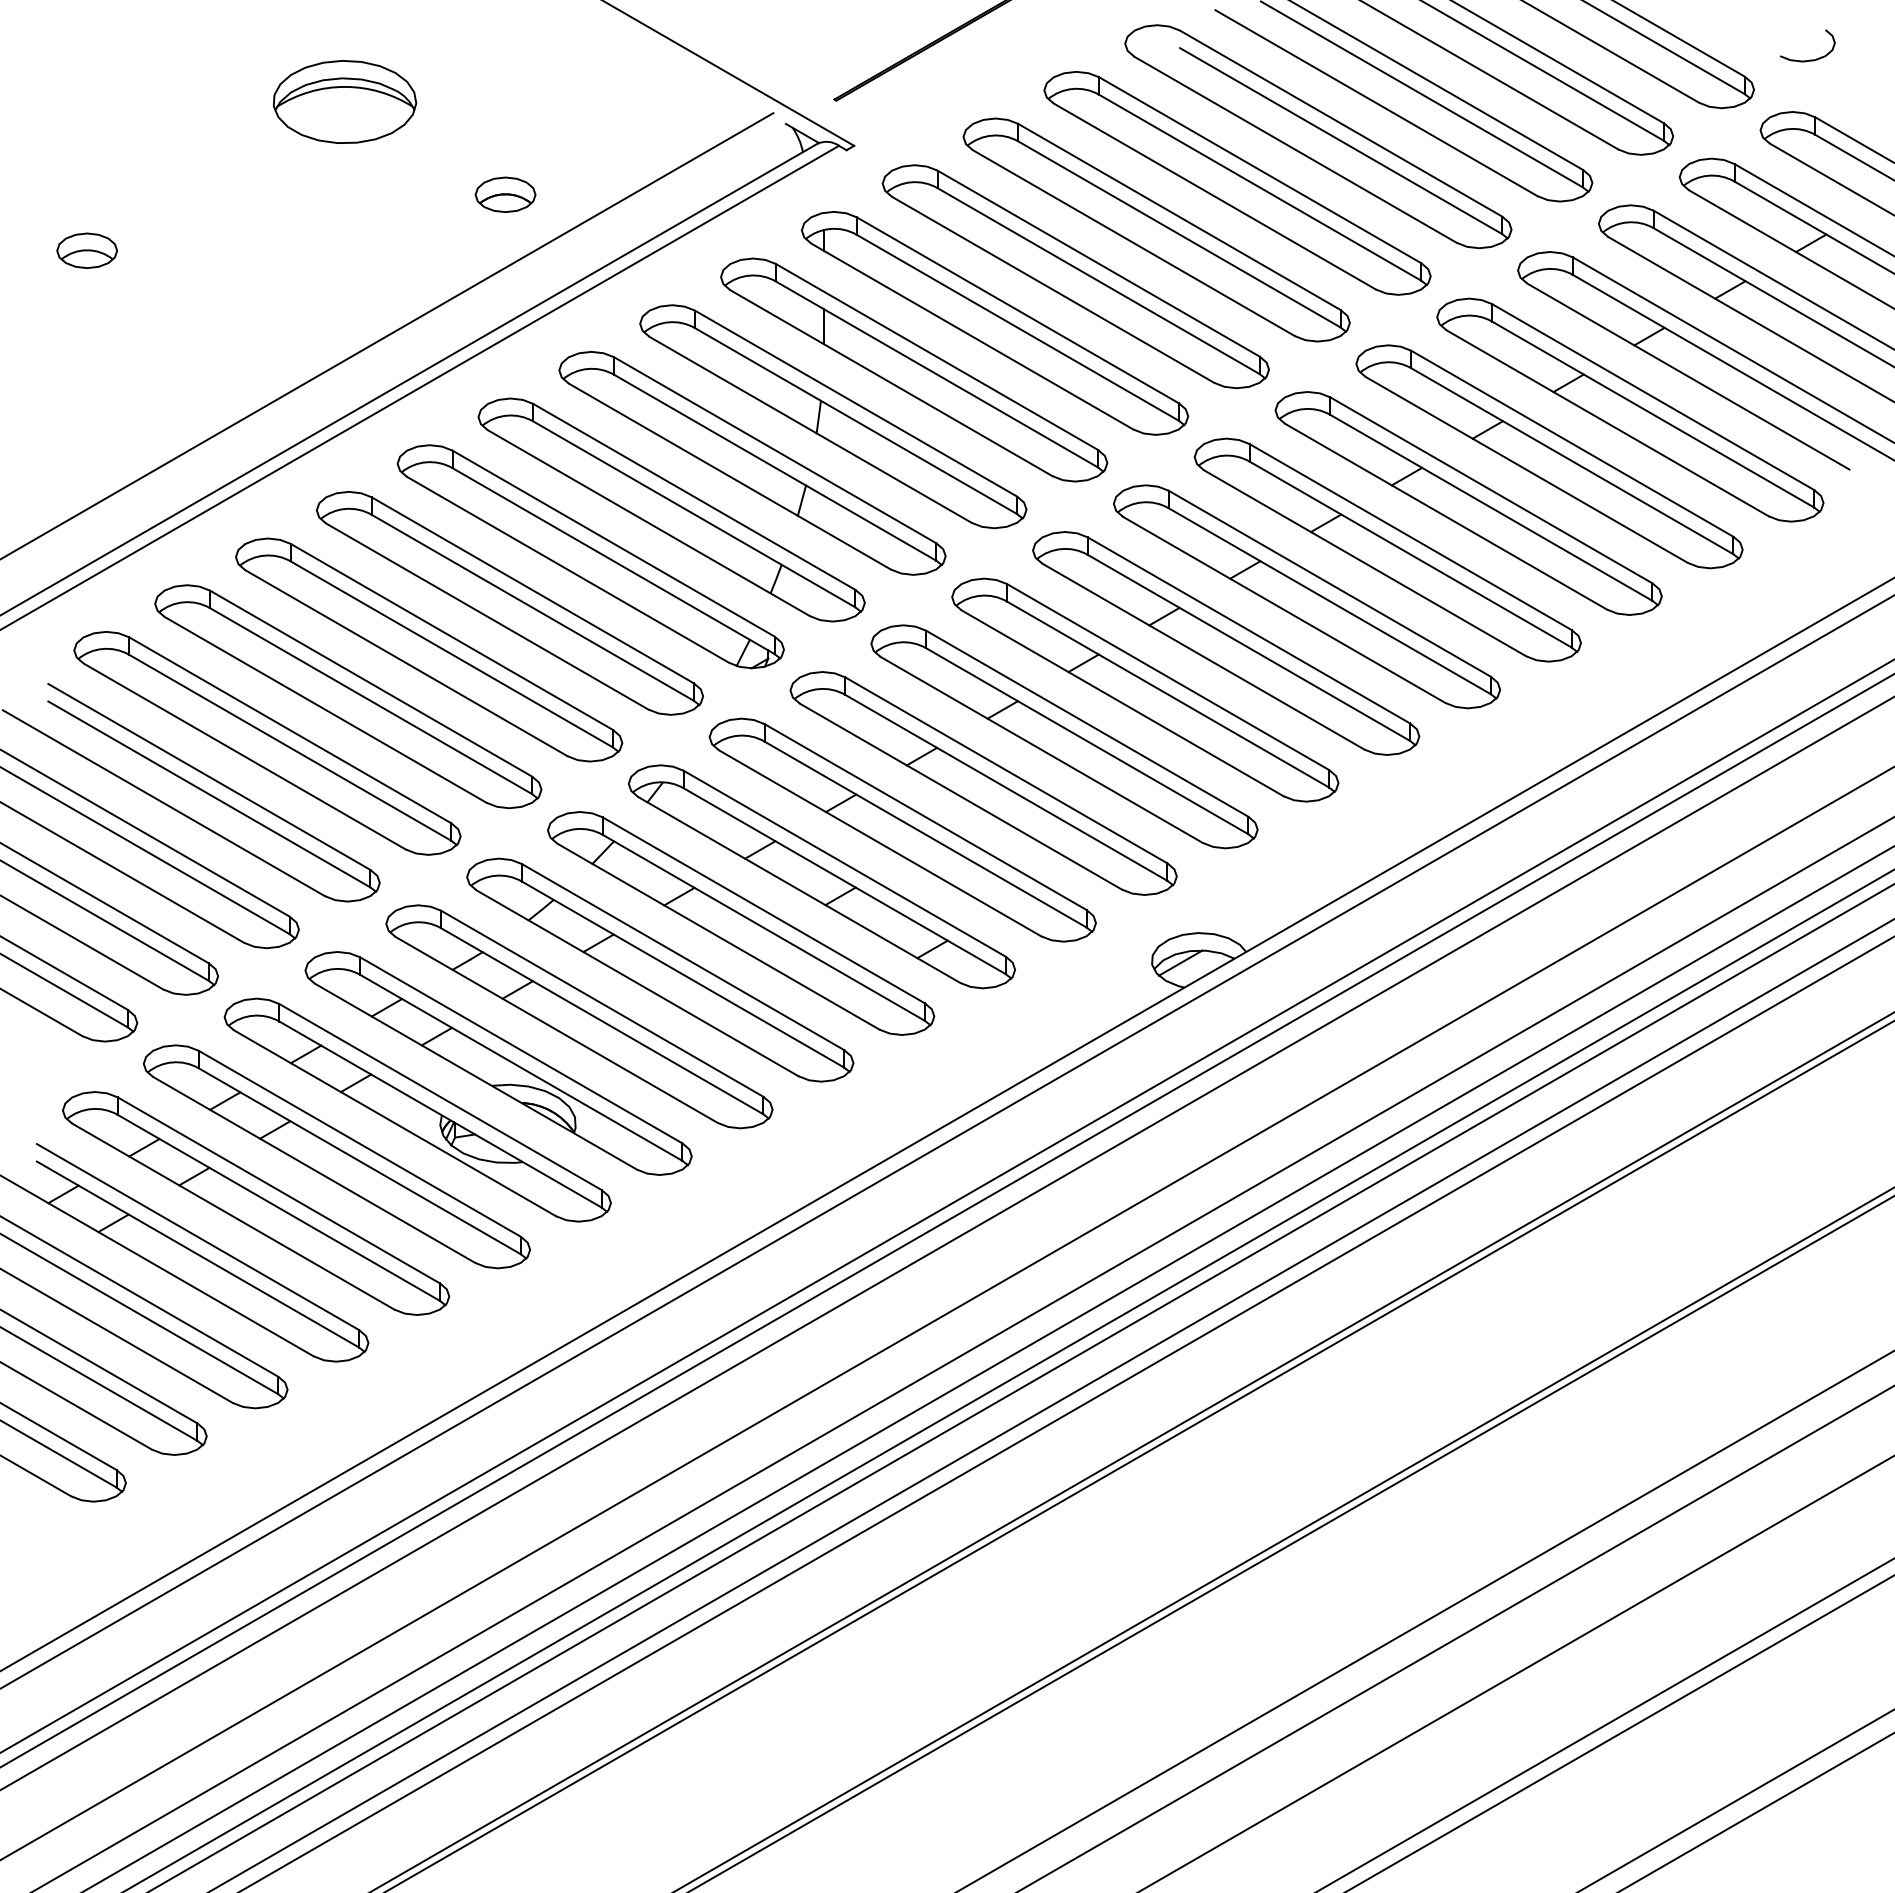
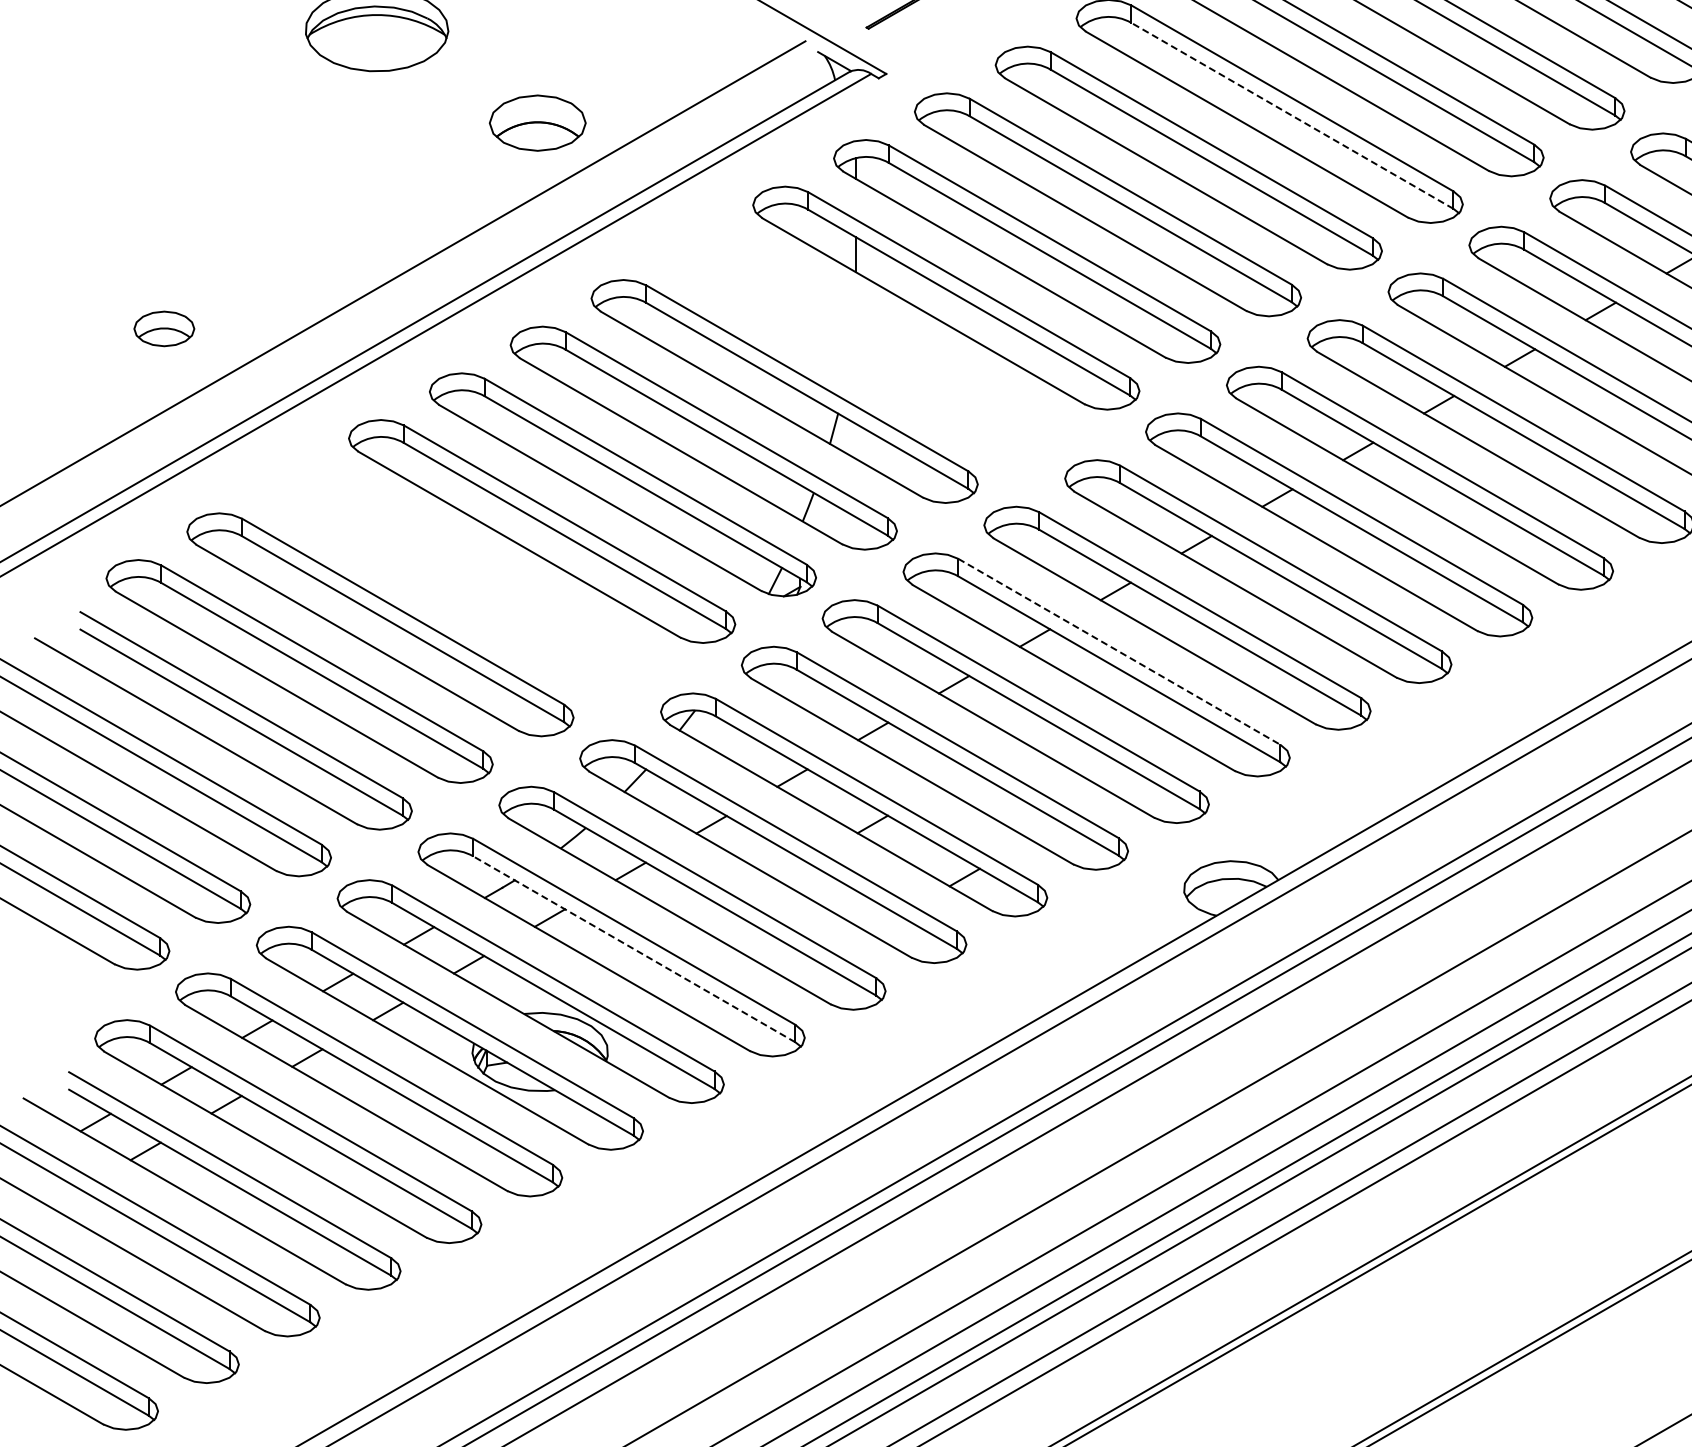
line: (1260, 187) -> (1292, 115), solid -> dashed
part: (505, 194) -> (537, 122), size x1.6
part: (87, 250) -> (164, 328), moved
part: (833, 416) -> (865, 344), removed
part: (429, 649) -> (461, 577), removed
line: (1087, 723) -> (1119, 651), solid -> dashed
line: (1180, 962) -> (1212, 890), removed
line: (602, 1021) -> (634, 949), solid -> dashed

